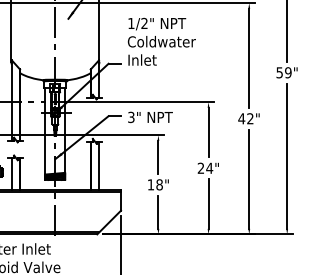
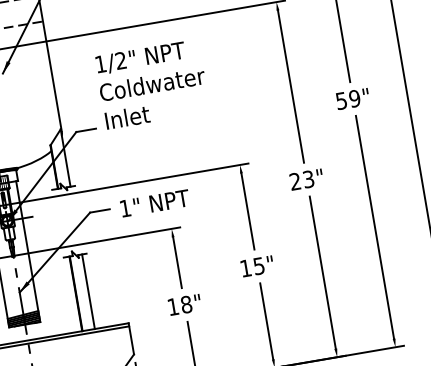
text: (131, 117) -> (125, 208), 3" -> 1"
text: (245, 118) -> (301, 180), 42" -> 23"
text: (205, 167) -> (252, 265), 24" -> 15"

